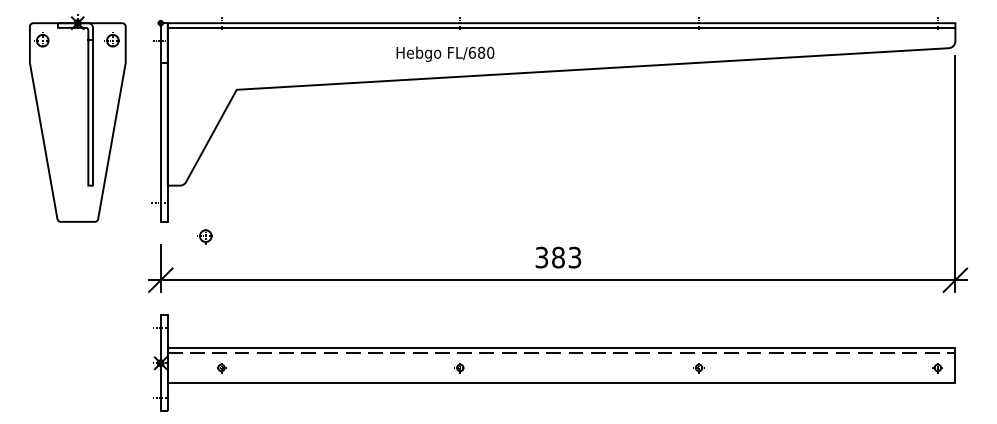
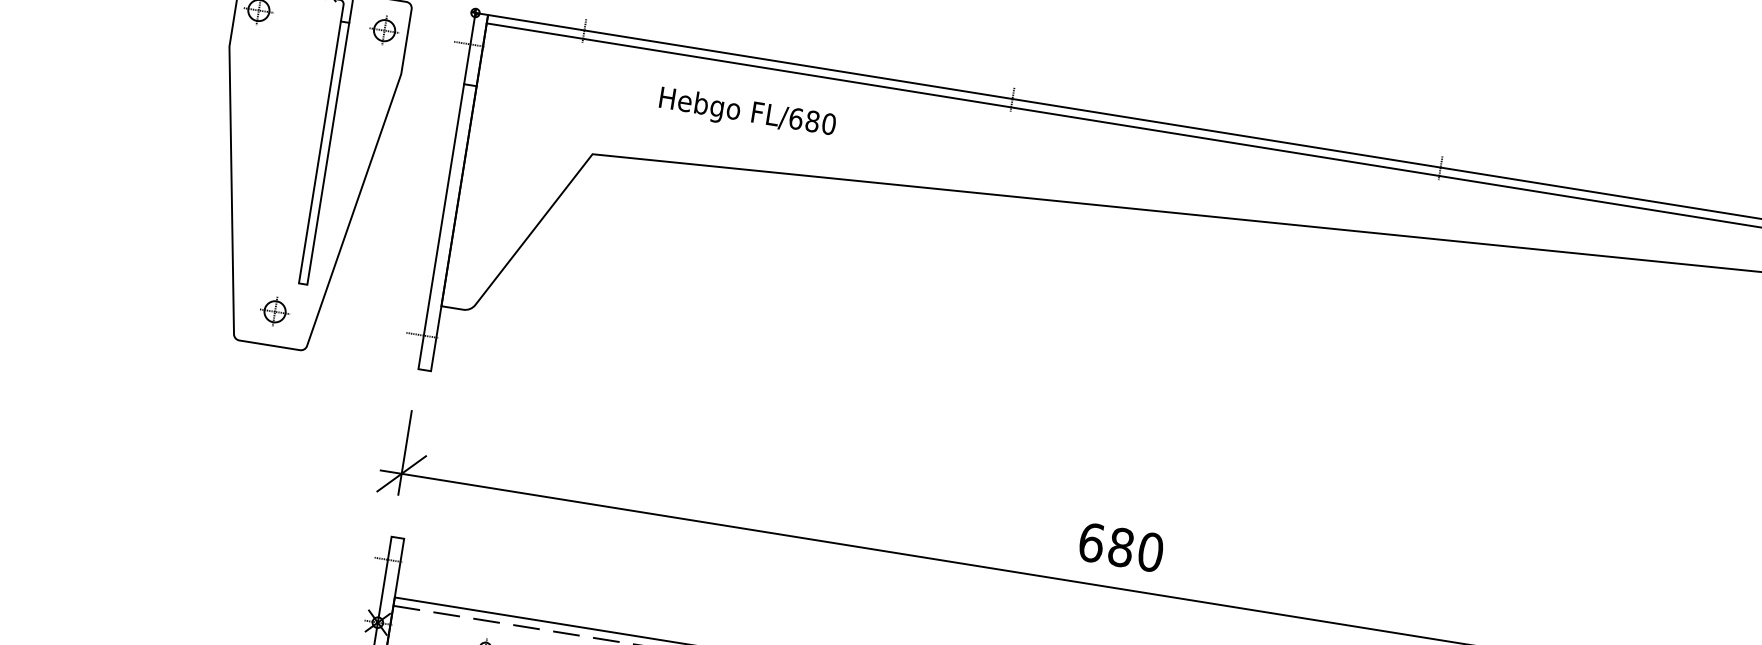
text: (445, 53) -> (747, 112), moved
part: (204, 236) -> (272, 312), moved
text: (558, 257) -> (1121, 547), 383 -> 680

